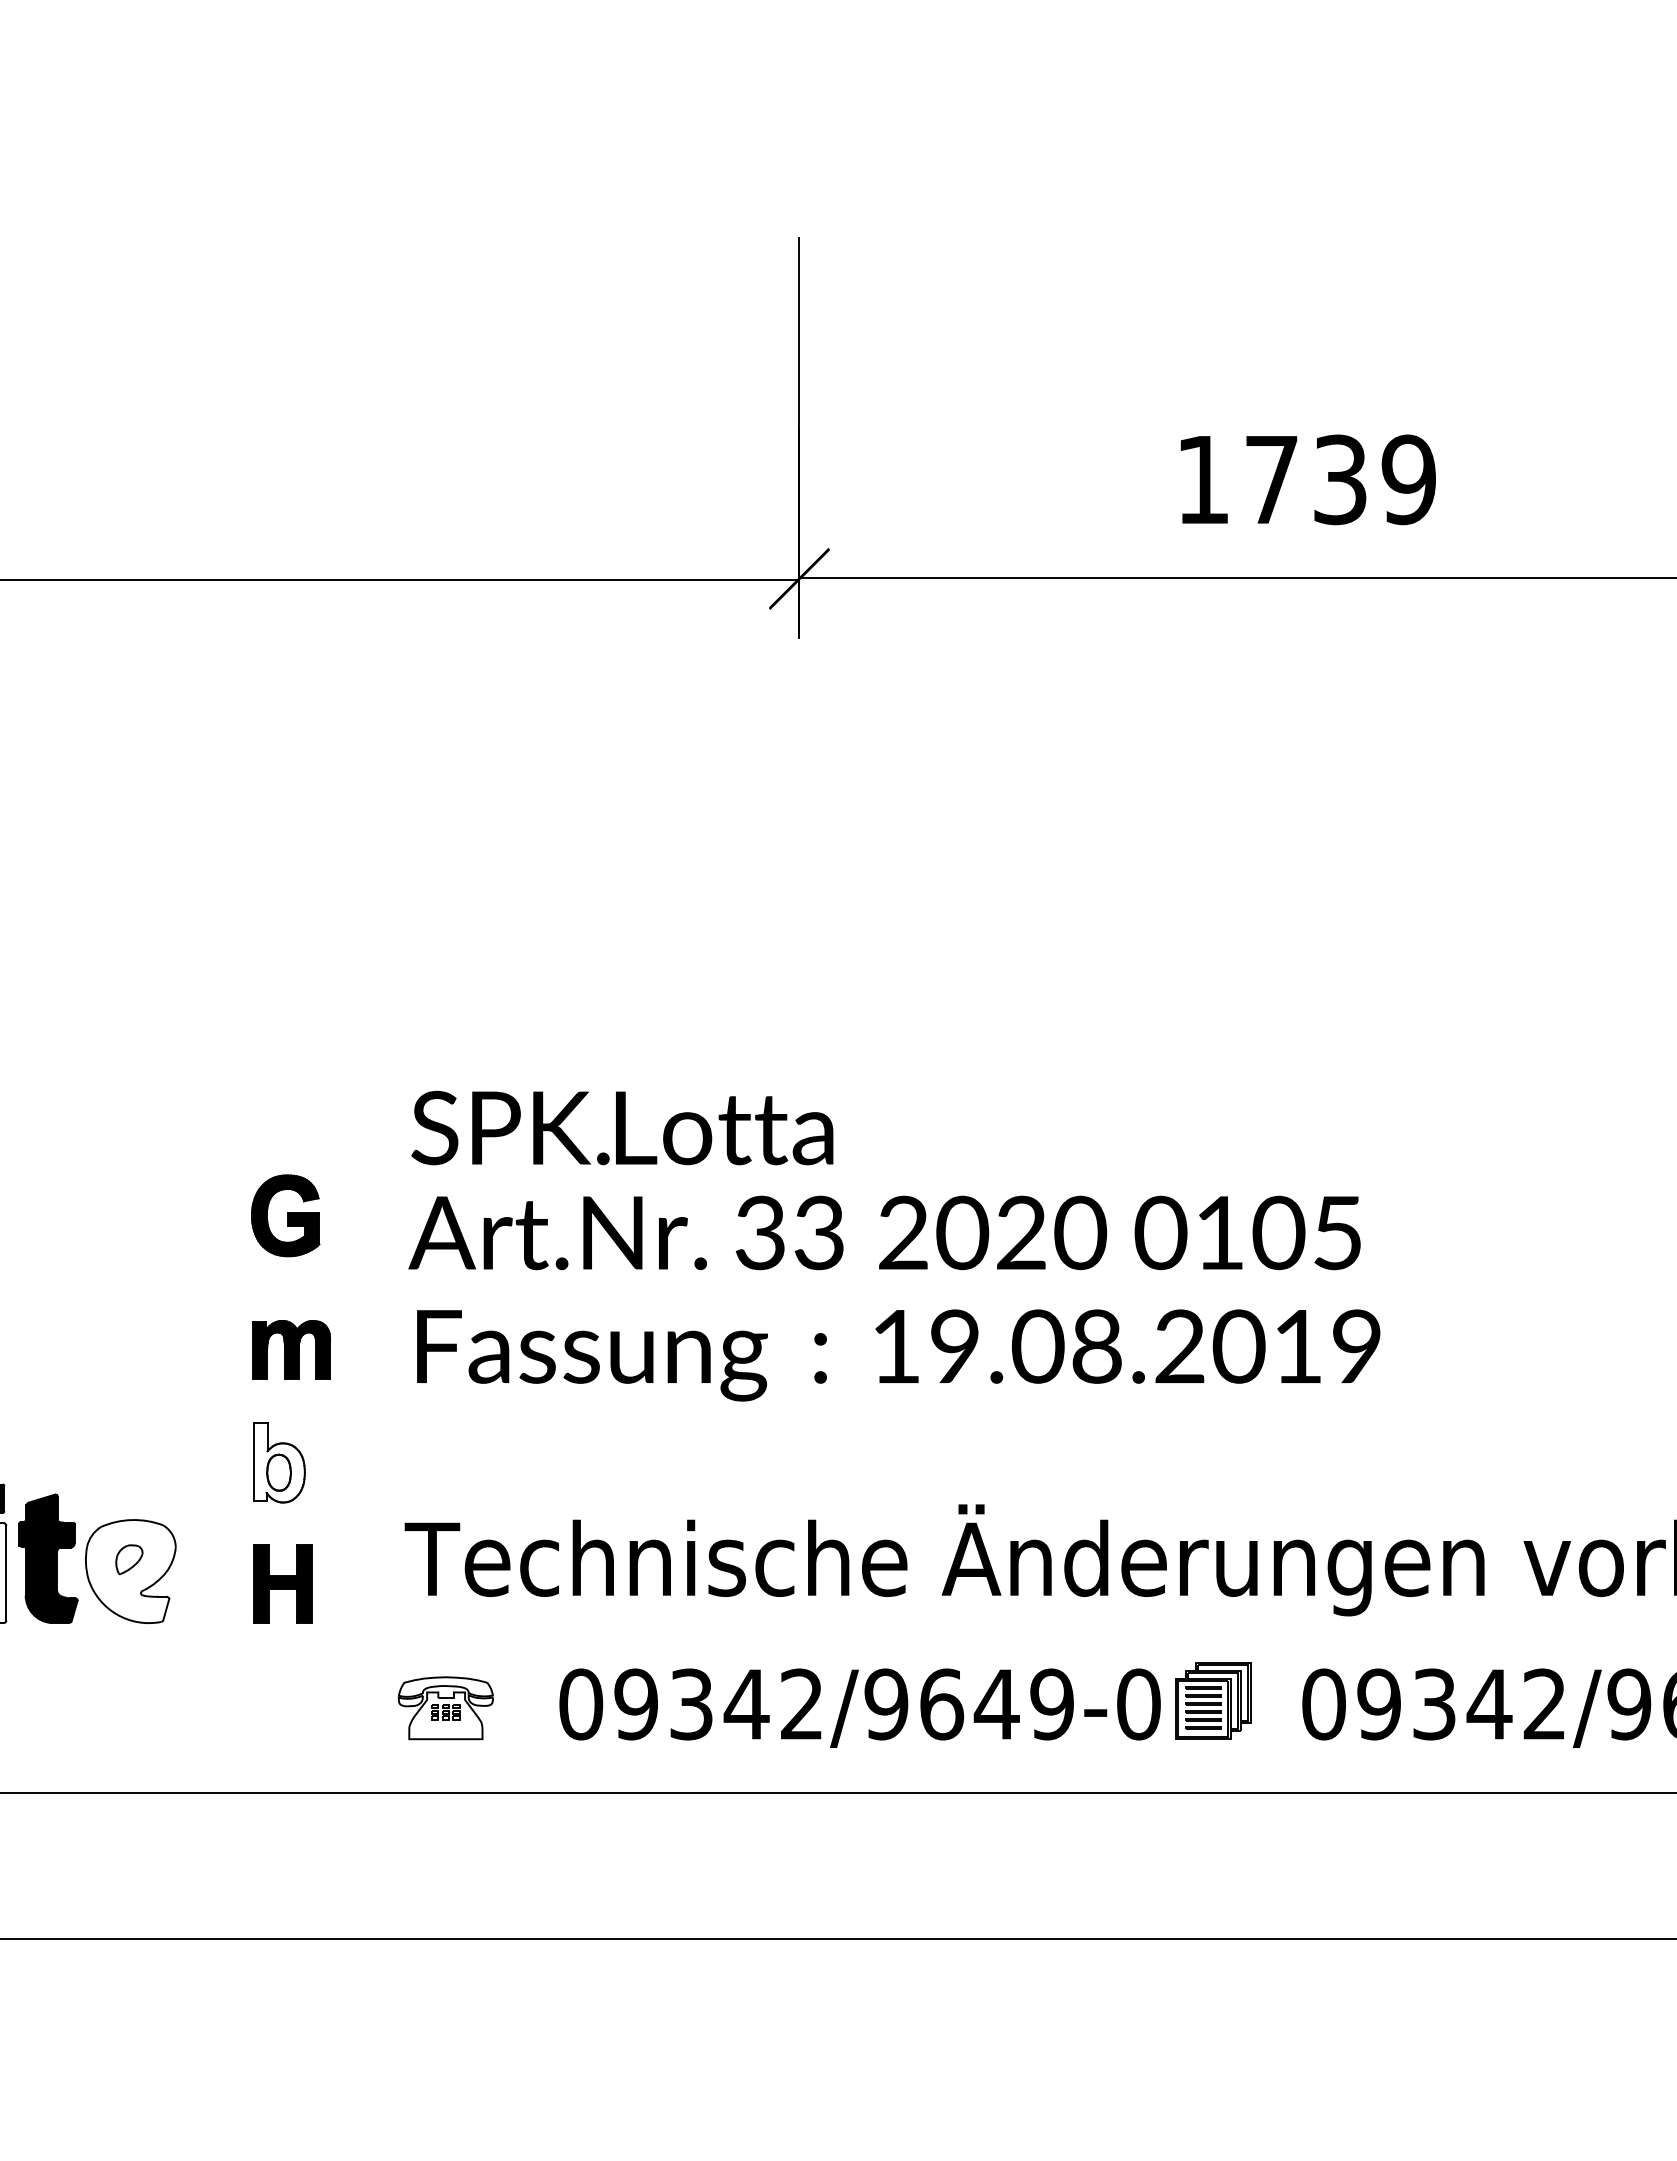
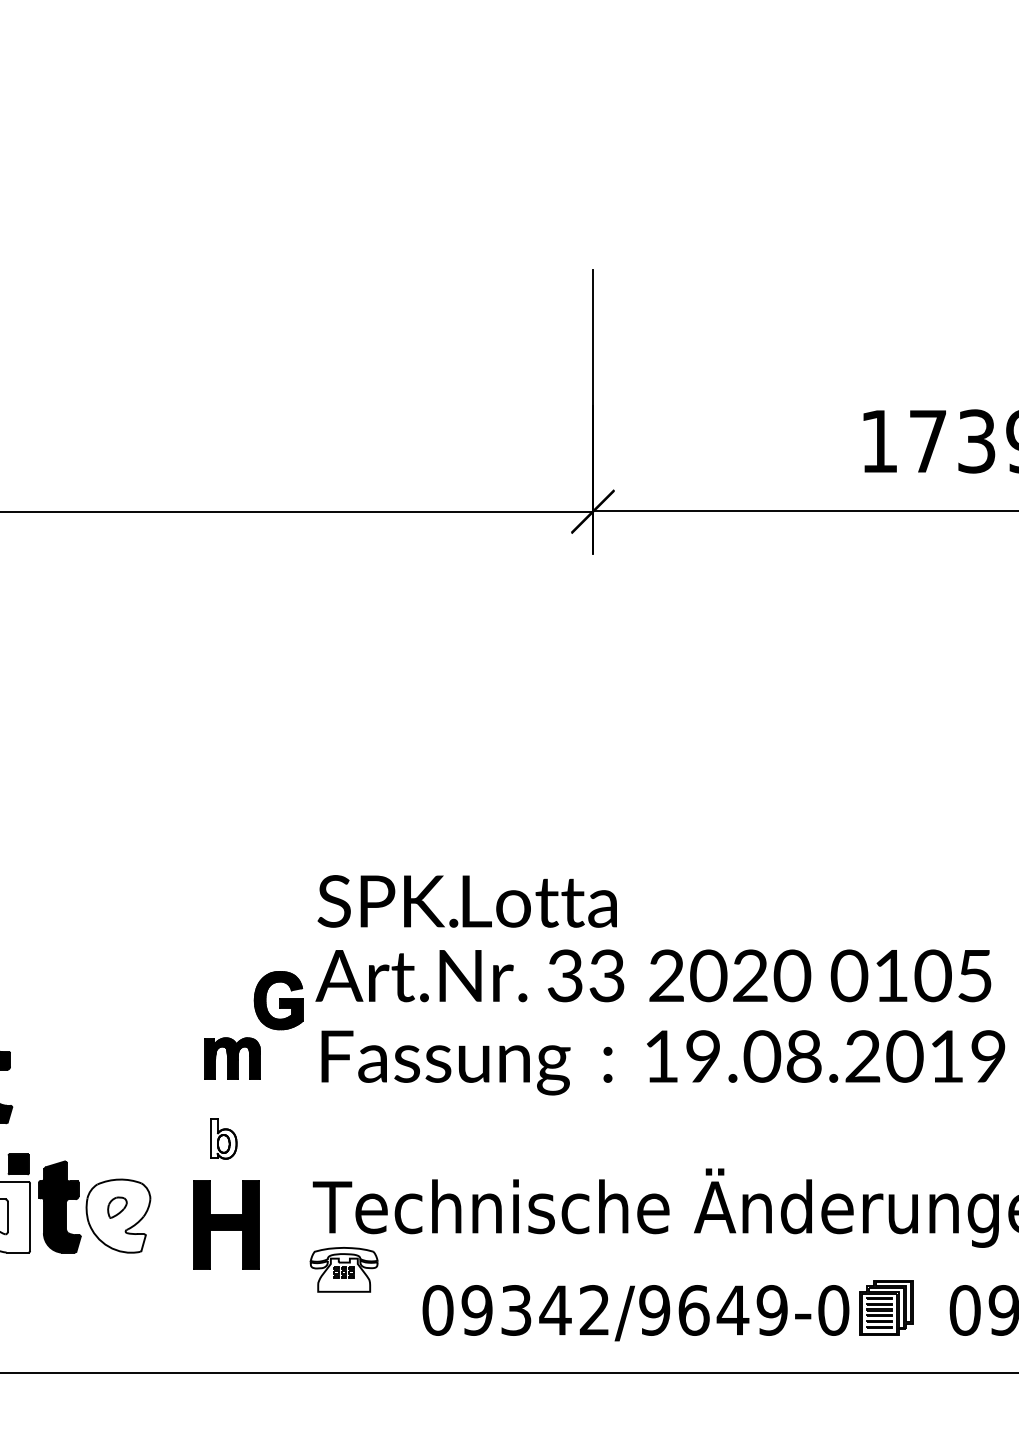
part: (285, 1215) -> (278, 1000), moved
part: (279, 1462) -> (223, 1138), size x0.7
part: (282, 1583) -> (226, 1224), size x1.6
part: (445, 1708) -> (343, 1270), moved

